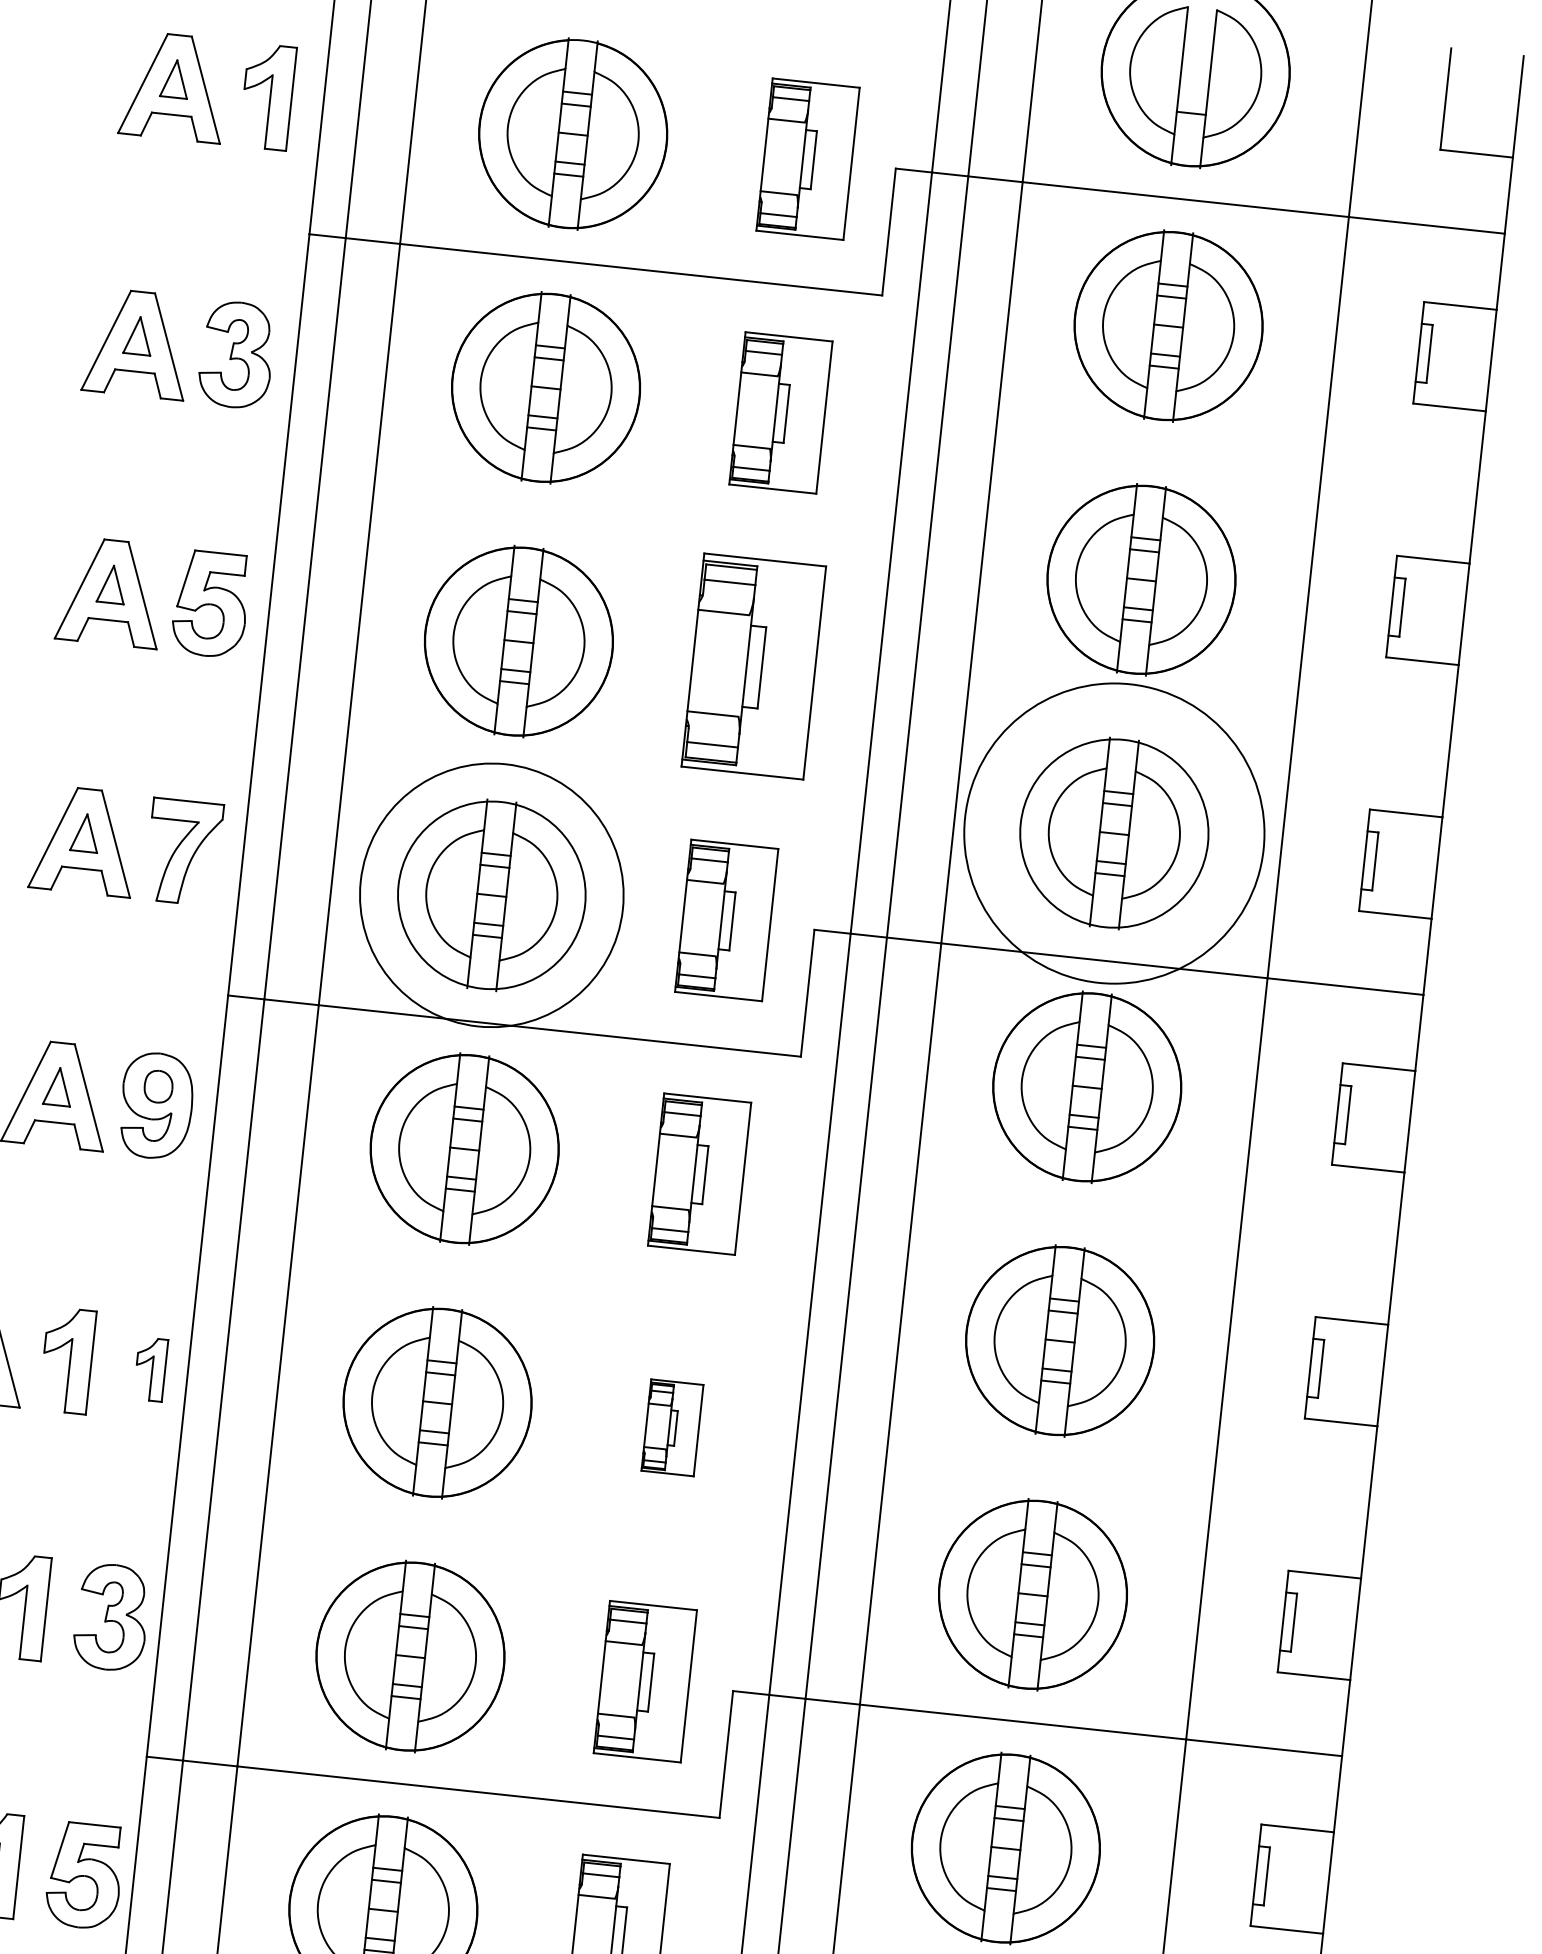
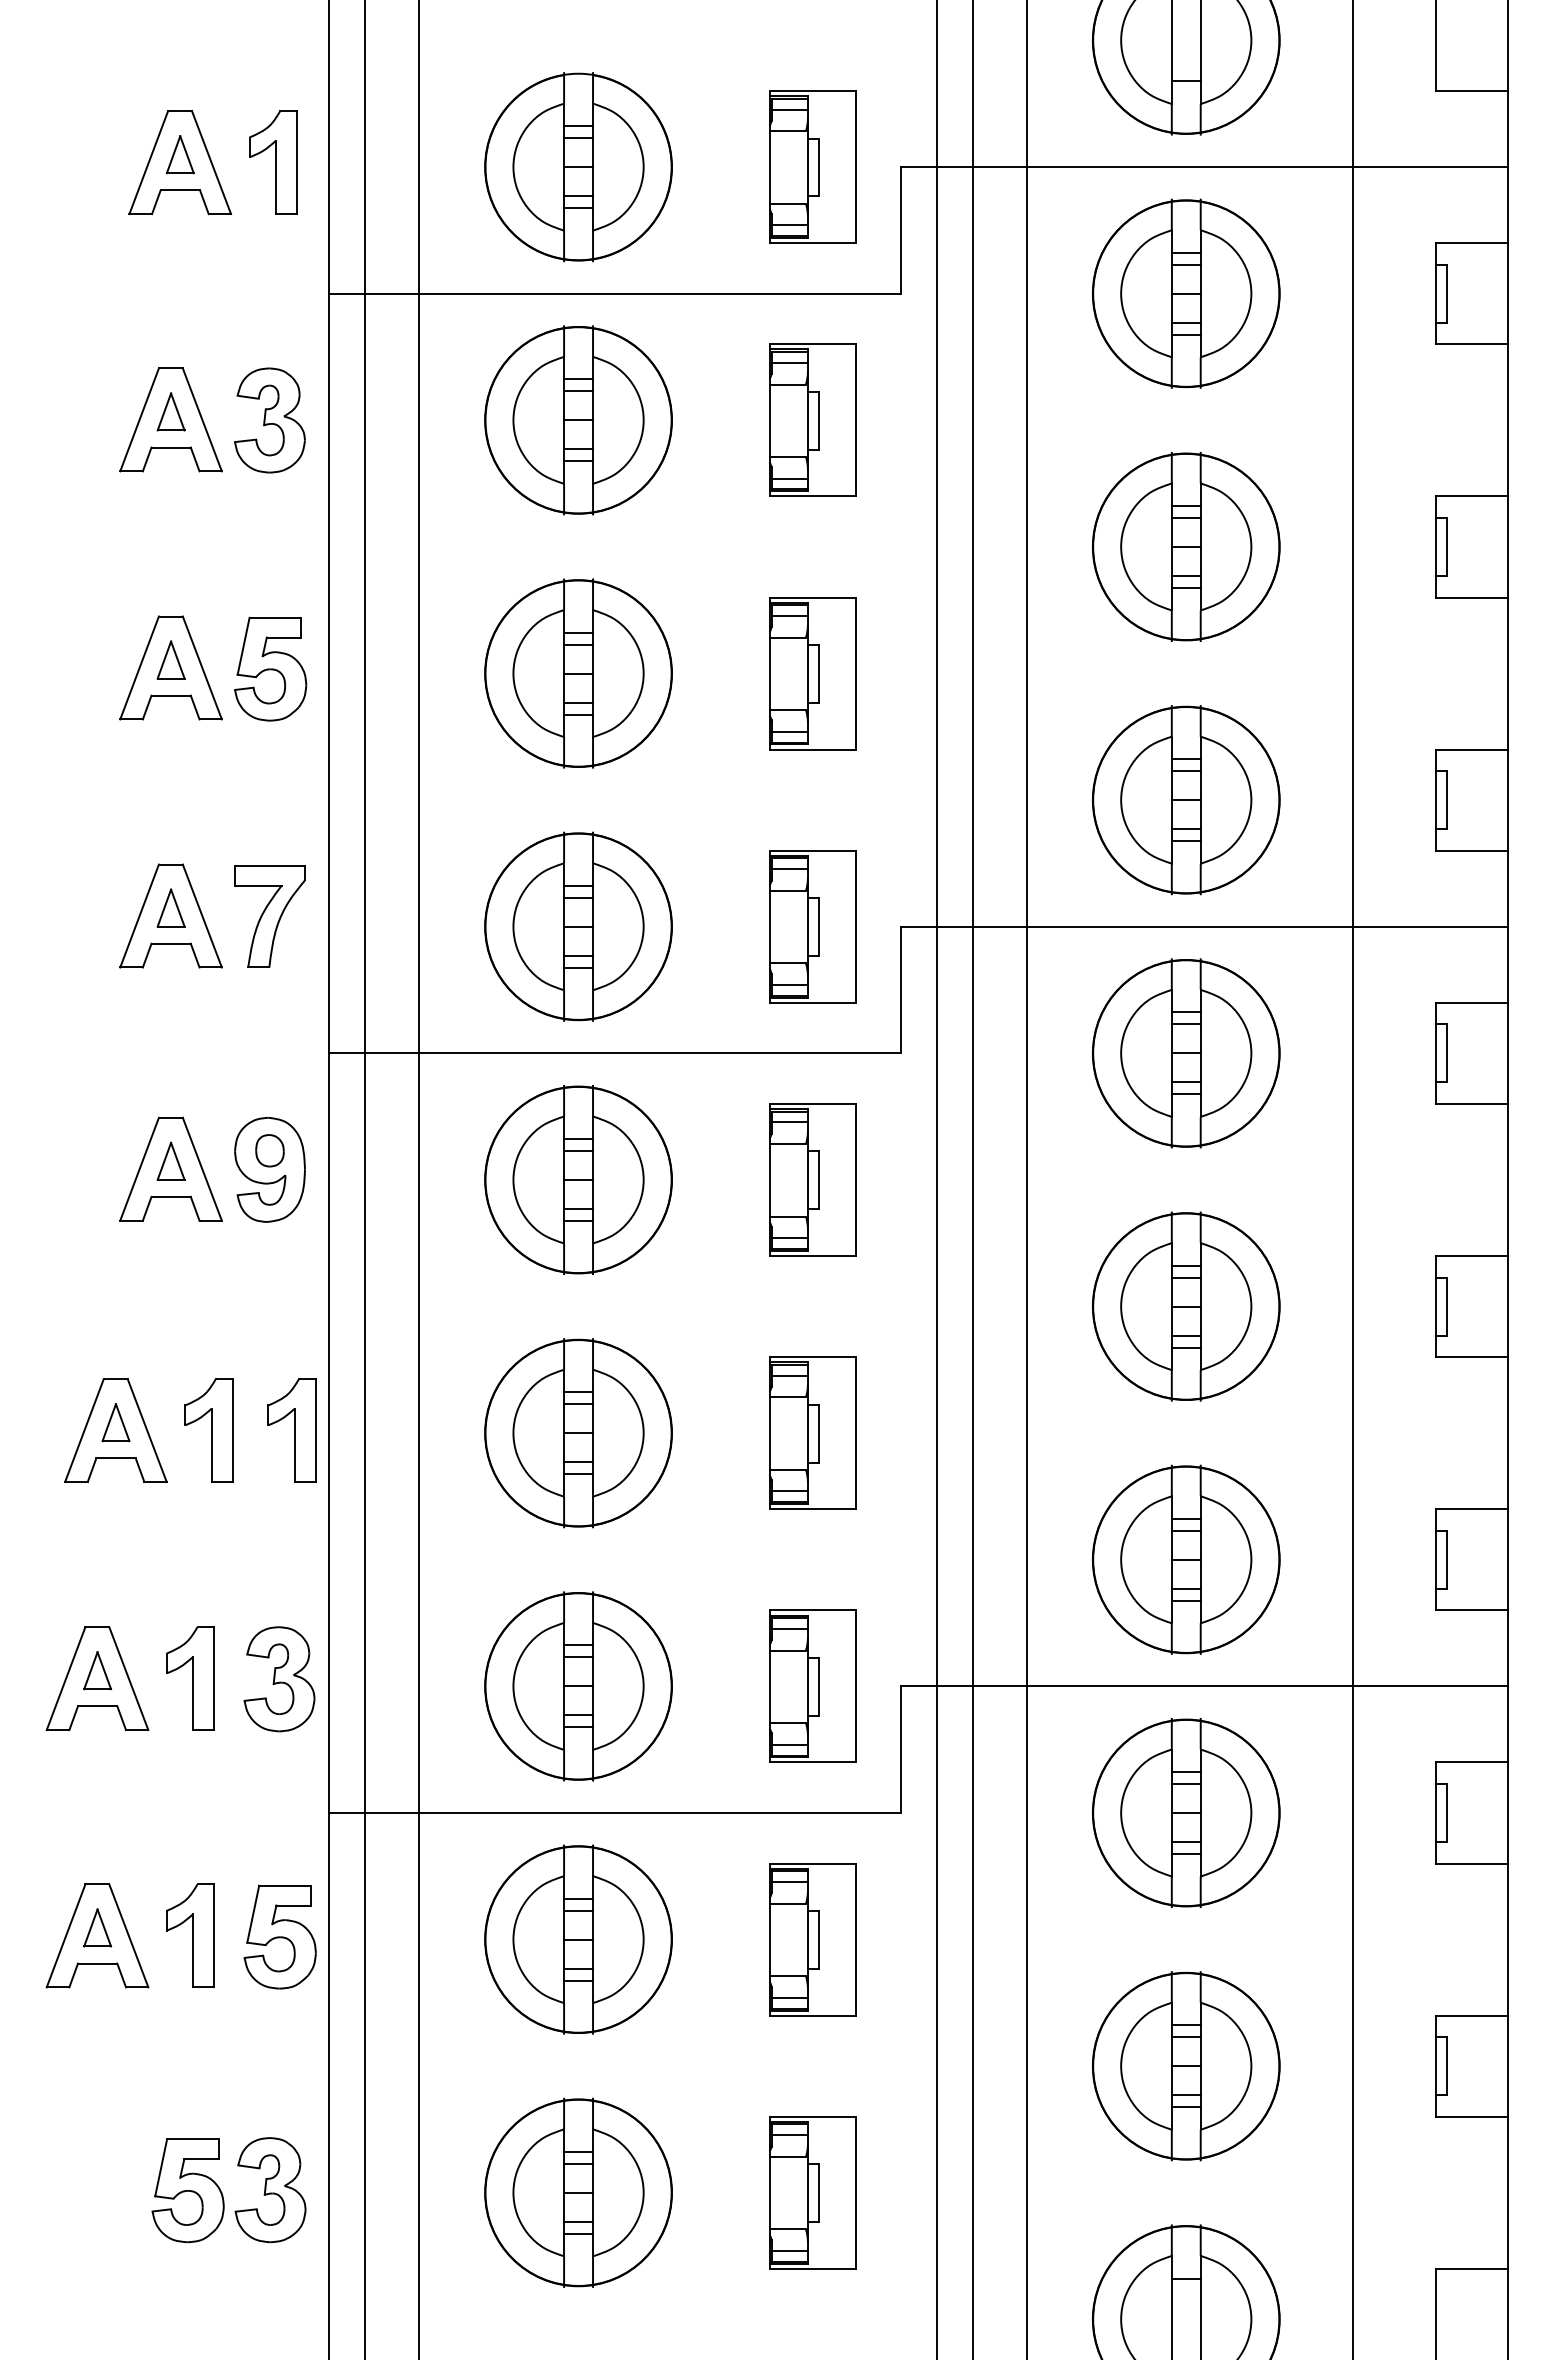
part: (753, 666) -> (812, 673), size x0.71
circle: (1114, 833) -> (1186, 800), size x0.62
circle: (491, 895) -> (578, 926), size x0.71
part: (150, 1369) -> (291, 1430), size x1.67
part: (672, 1427) -> (812, 1432), size x1.67

